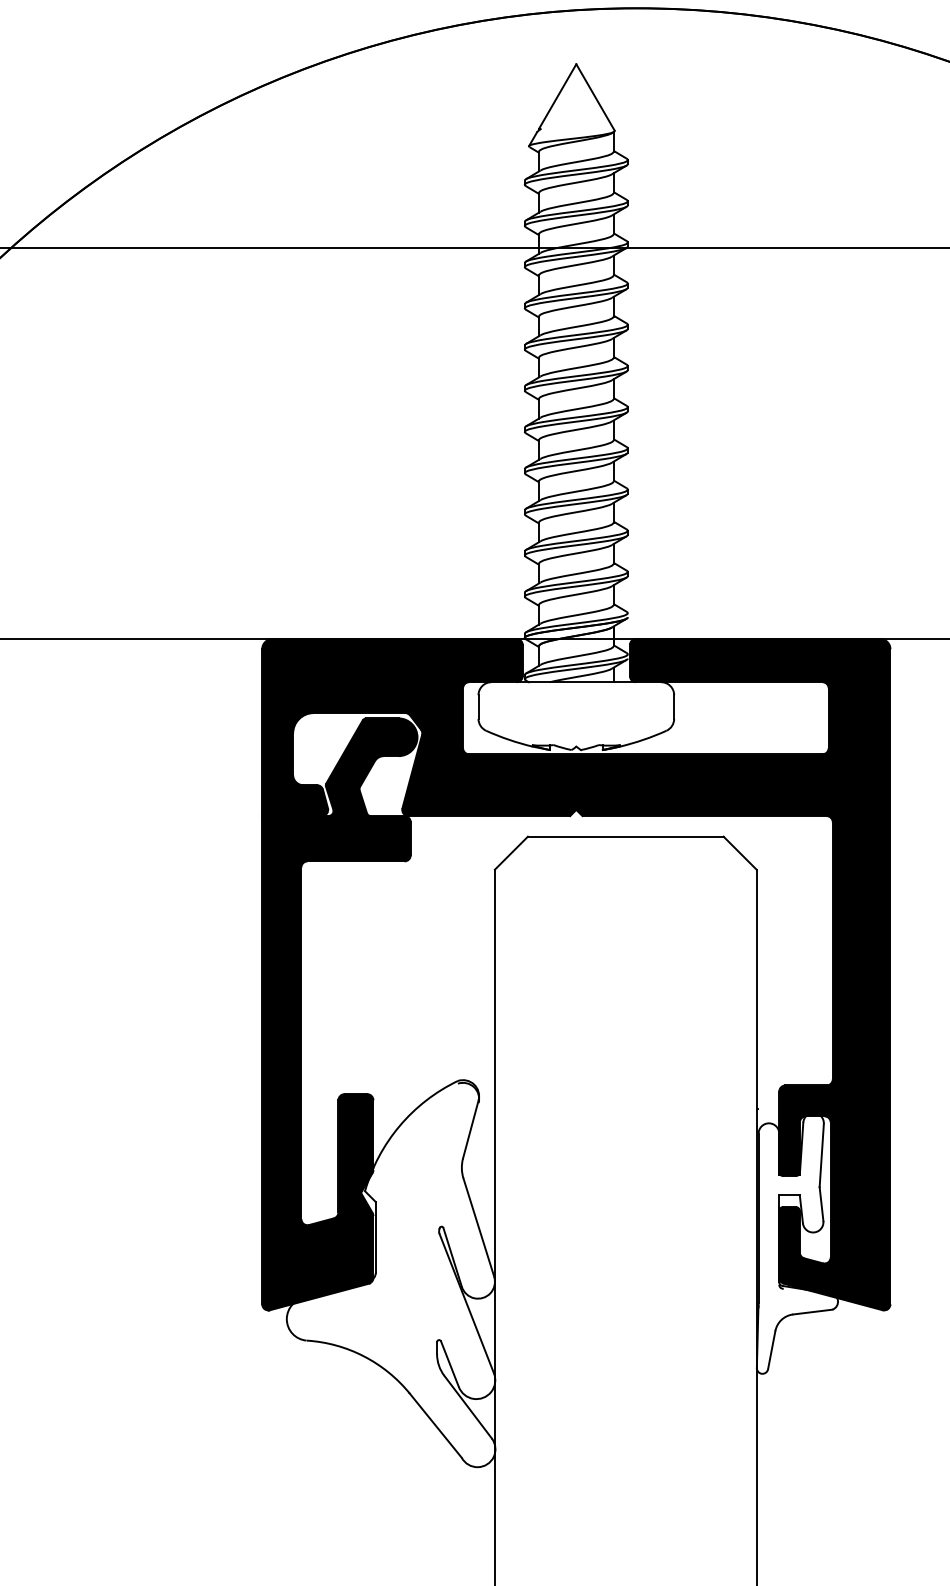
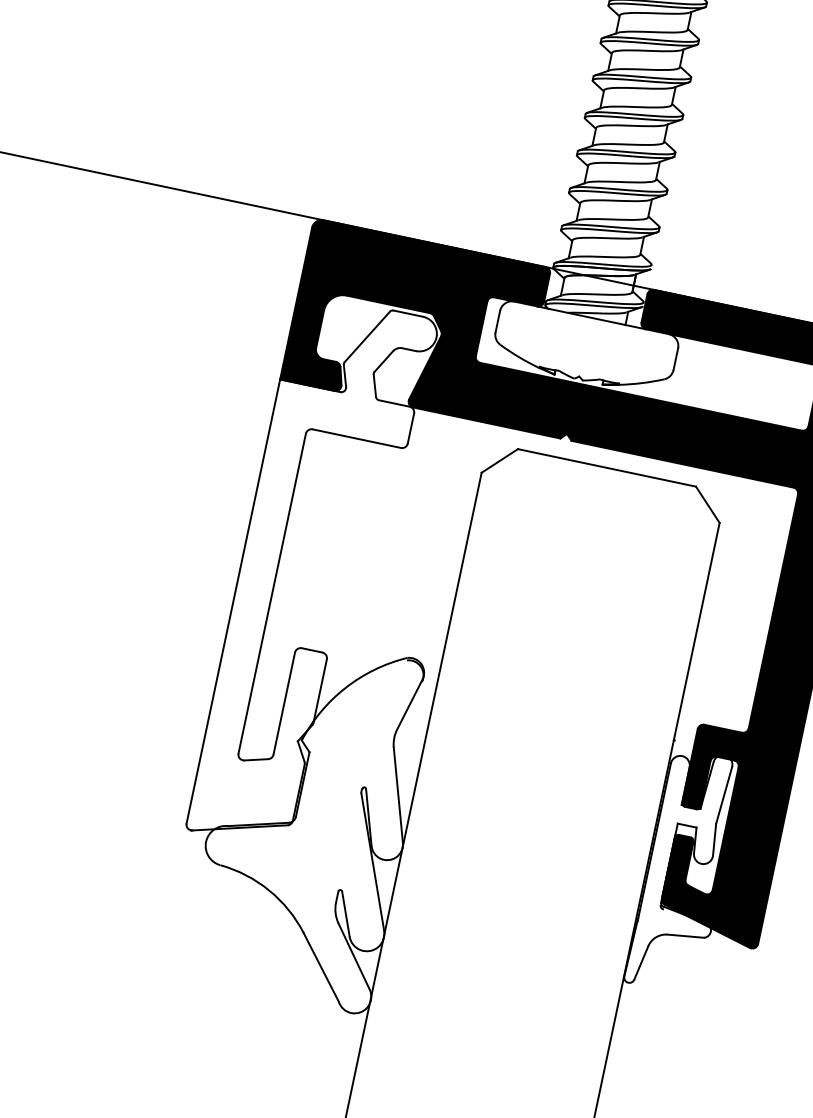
fill: (339, 1014) -> (312, 574), removed

